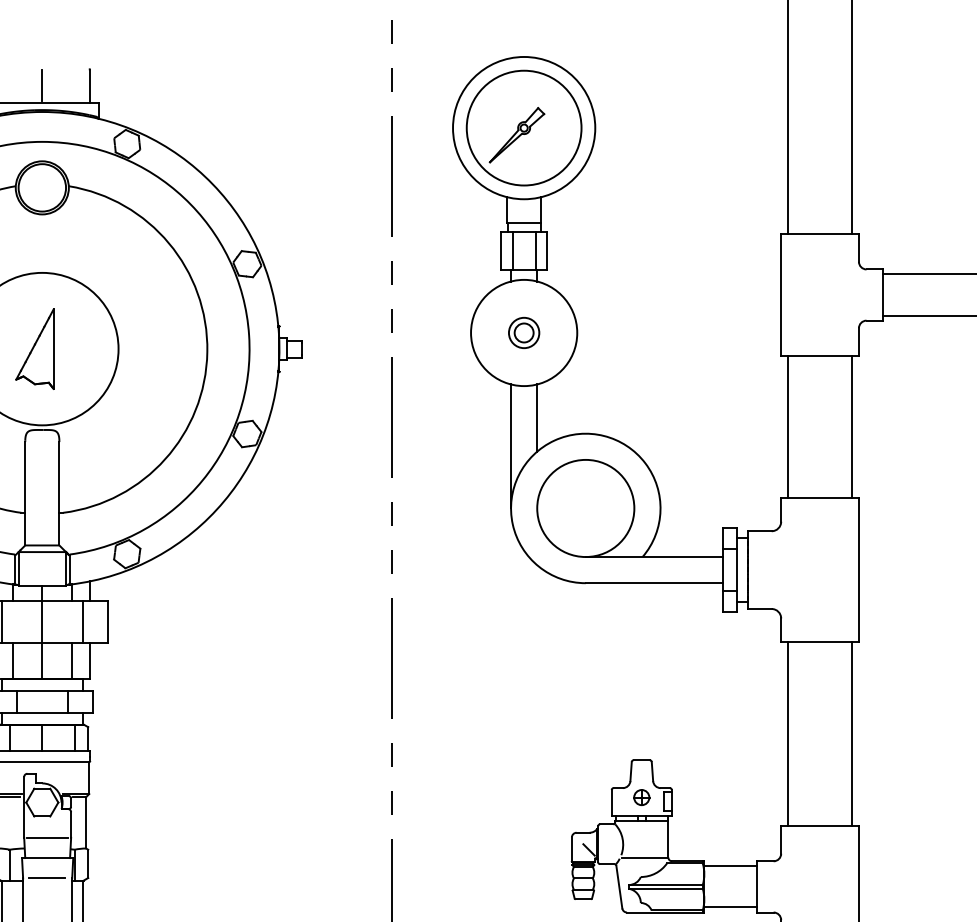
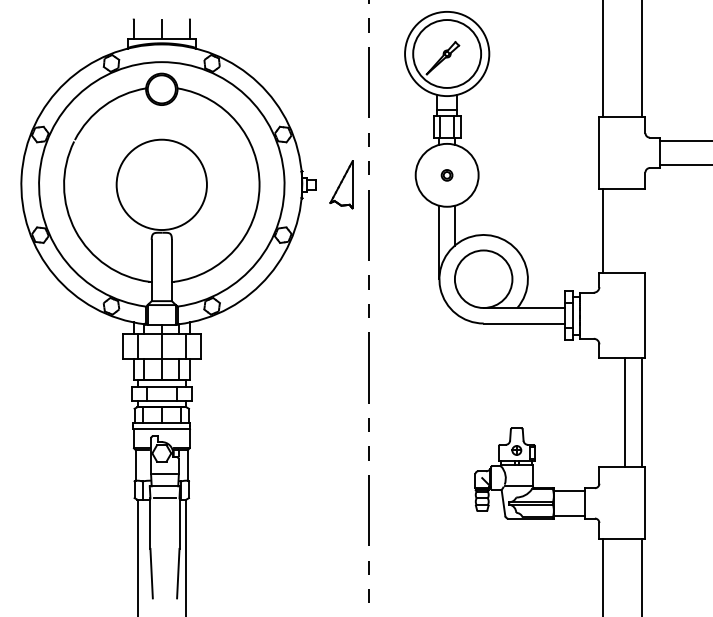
part: (523, 333) -> (446, 175), size x0.6
part: (35, 348) -> (341, 184), moved
line: (852, 426) -> (641, 230), removed
line: (788, 733) -> (625, 412), moved

